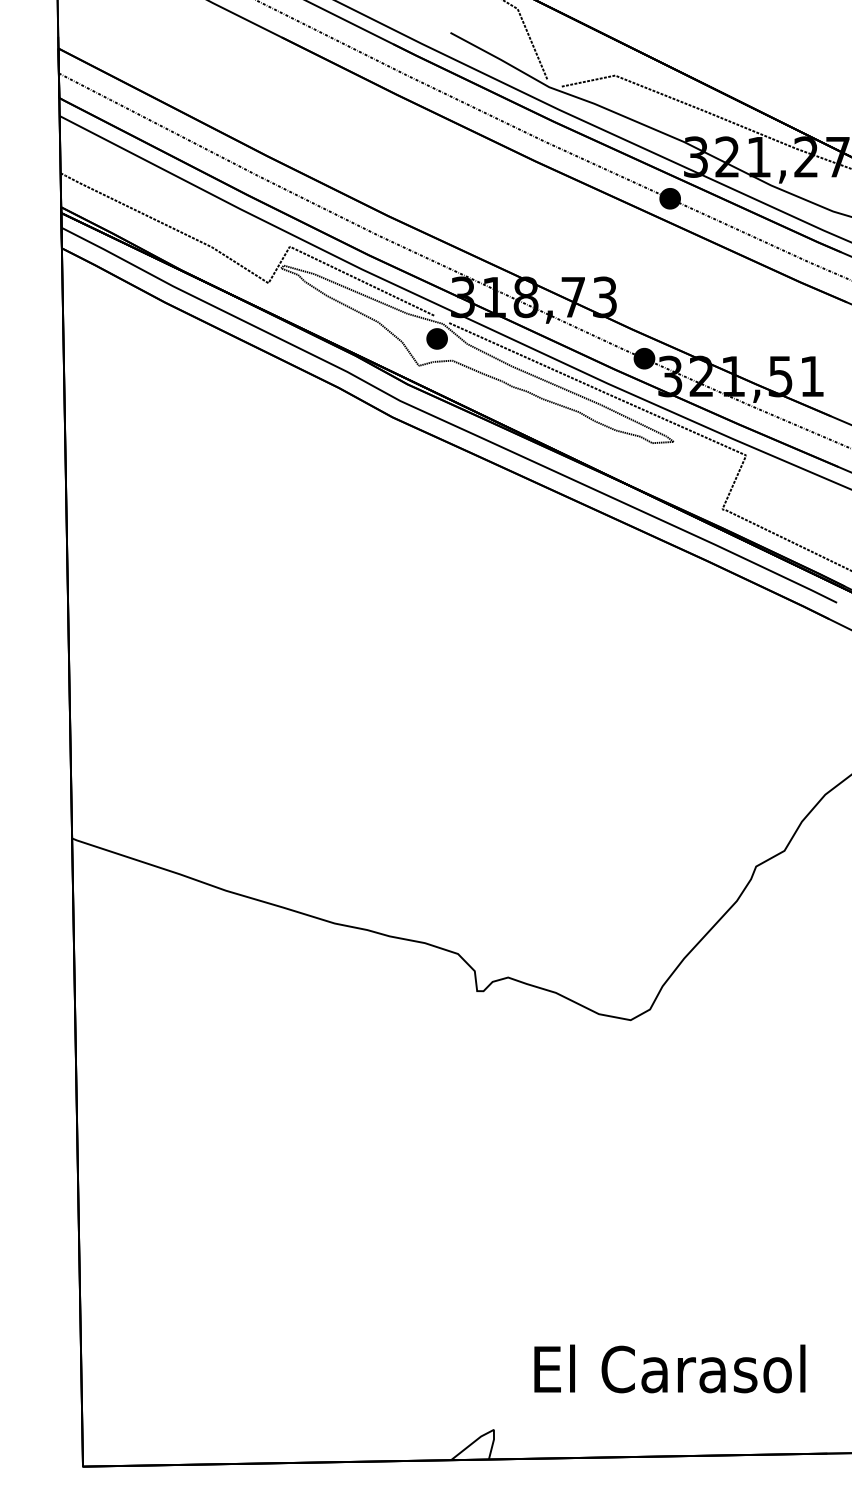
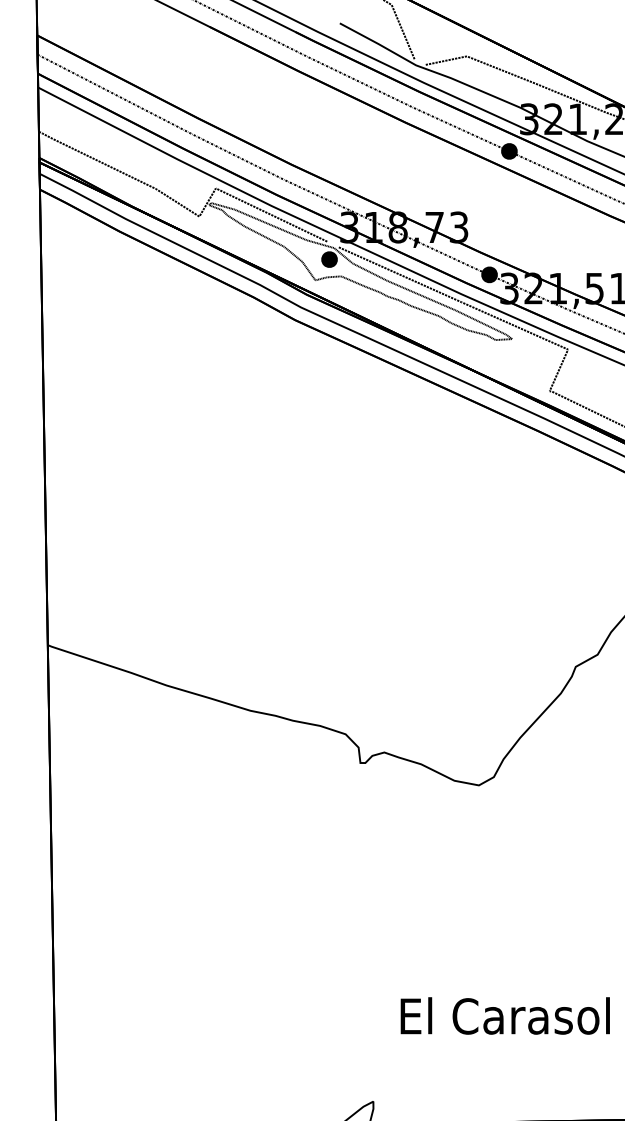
text: (669, 1368) -> (505, 1015), moved

